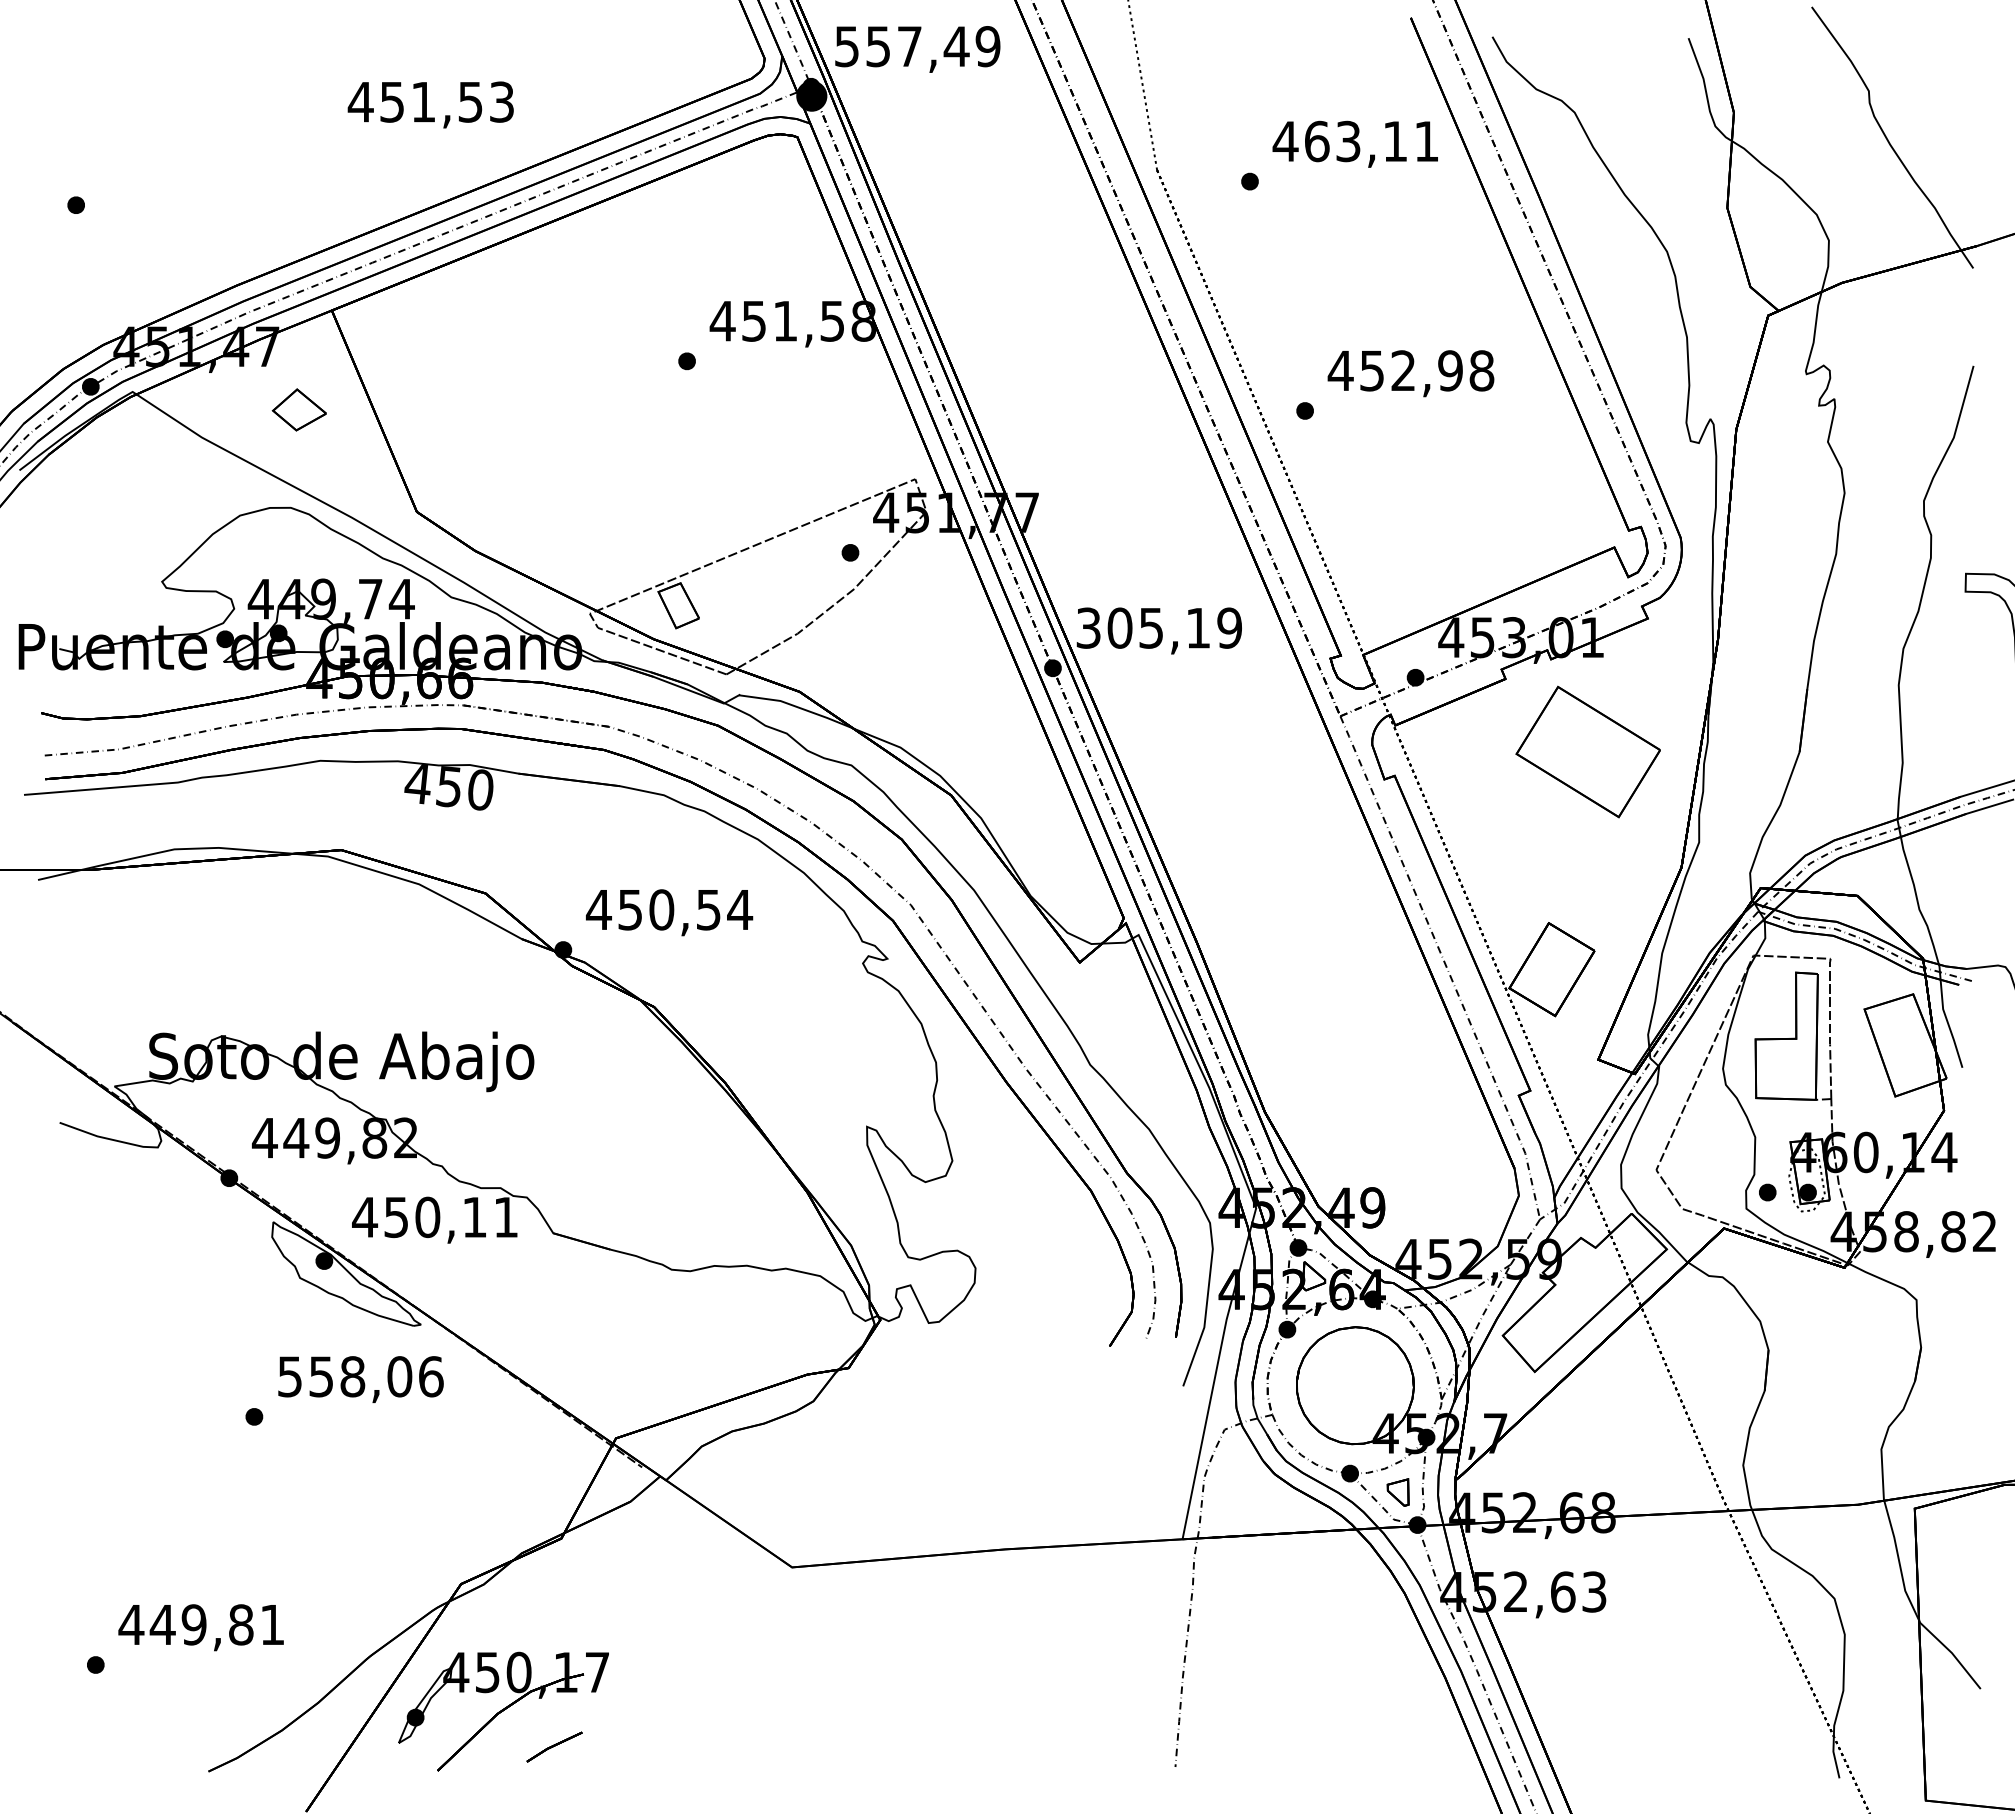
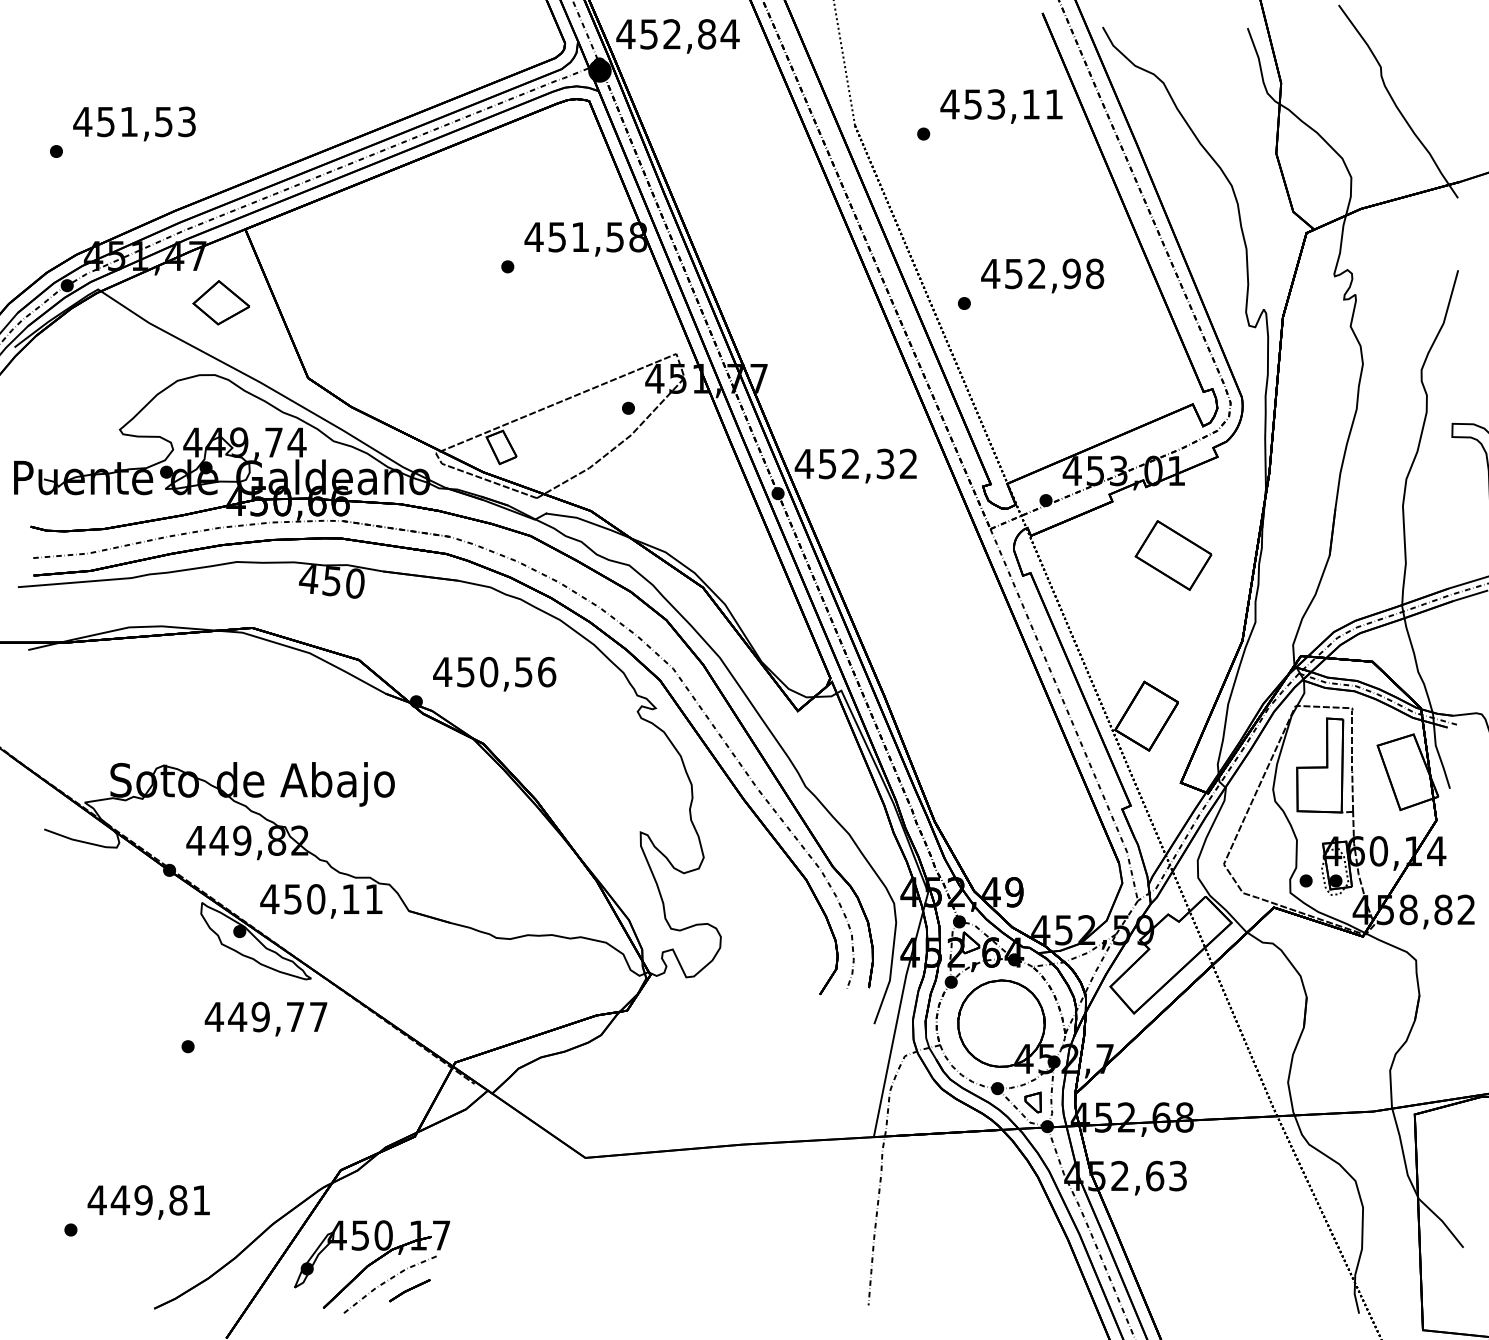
text: (917, 46) -> (678, 34), 557,49 -> 452,84
text: (430, 104) -> (134, 123), moved
text: (1317, 141) -> (973, 104), 463,11 -> 453,11
part: (299, 409) -> (221, 302), size x1.43
text: (1158, 627) -> (856, 463), 305,19 -> 452,32
part: (1588, 751) -> (1173, 555), size x0.71
text: (740, 909) -> (547, 671), 450,54 -> 450,56
text: (360, 1376) -> (266, 1016), 558,06 -> 449,77
line: (525, 1734) -> (388, 1281), added

